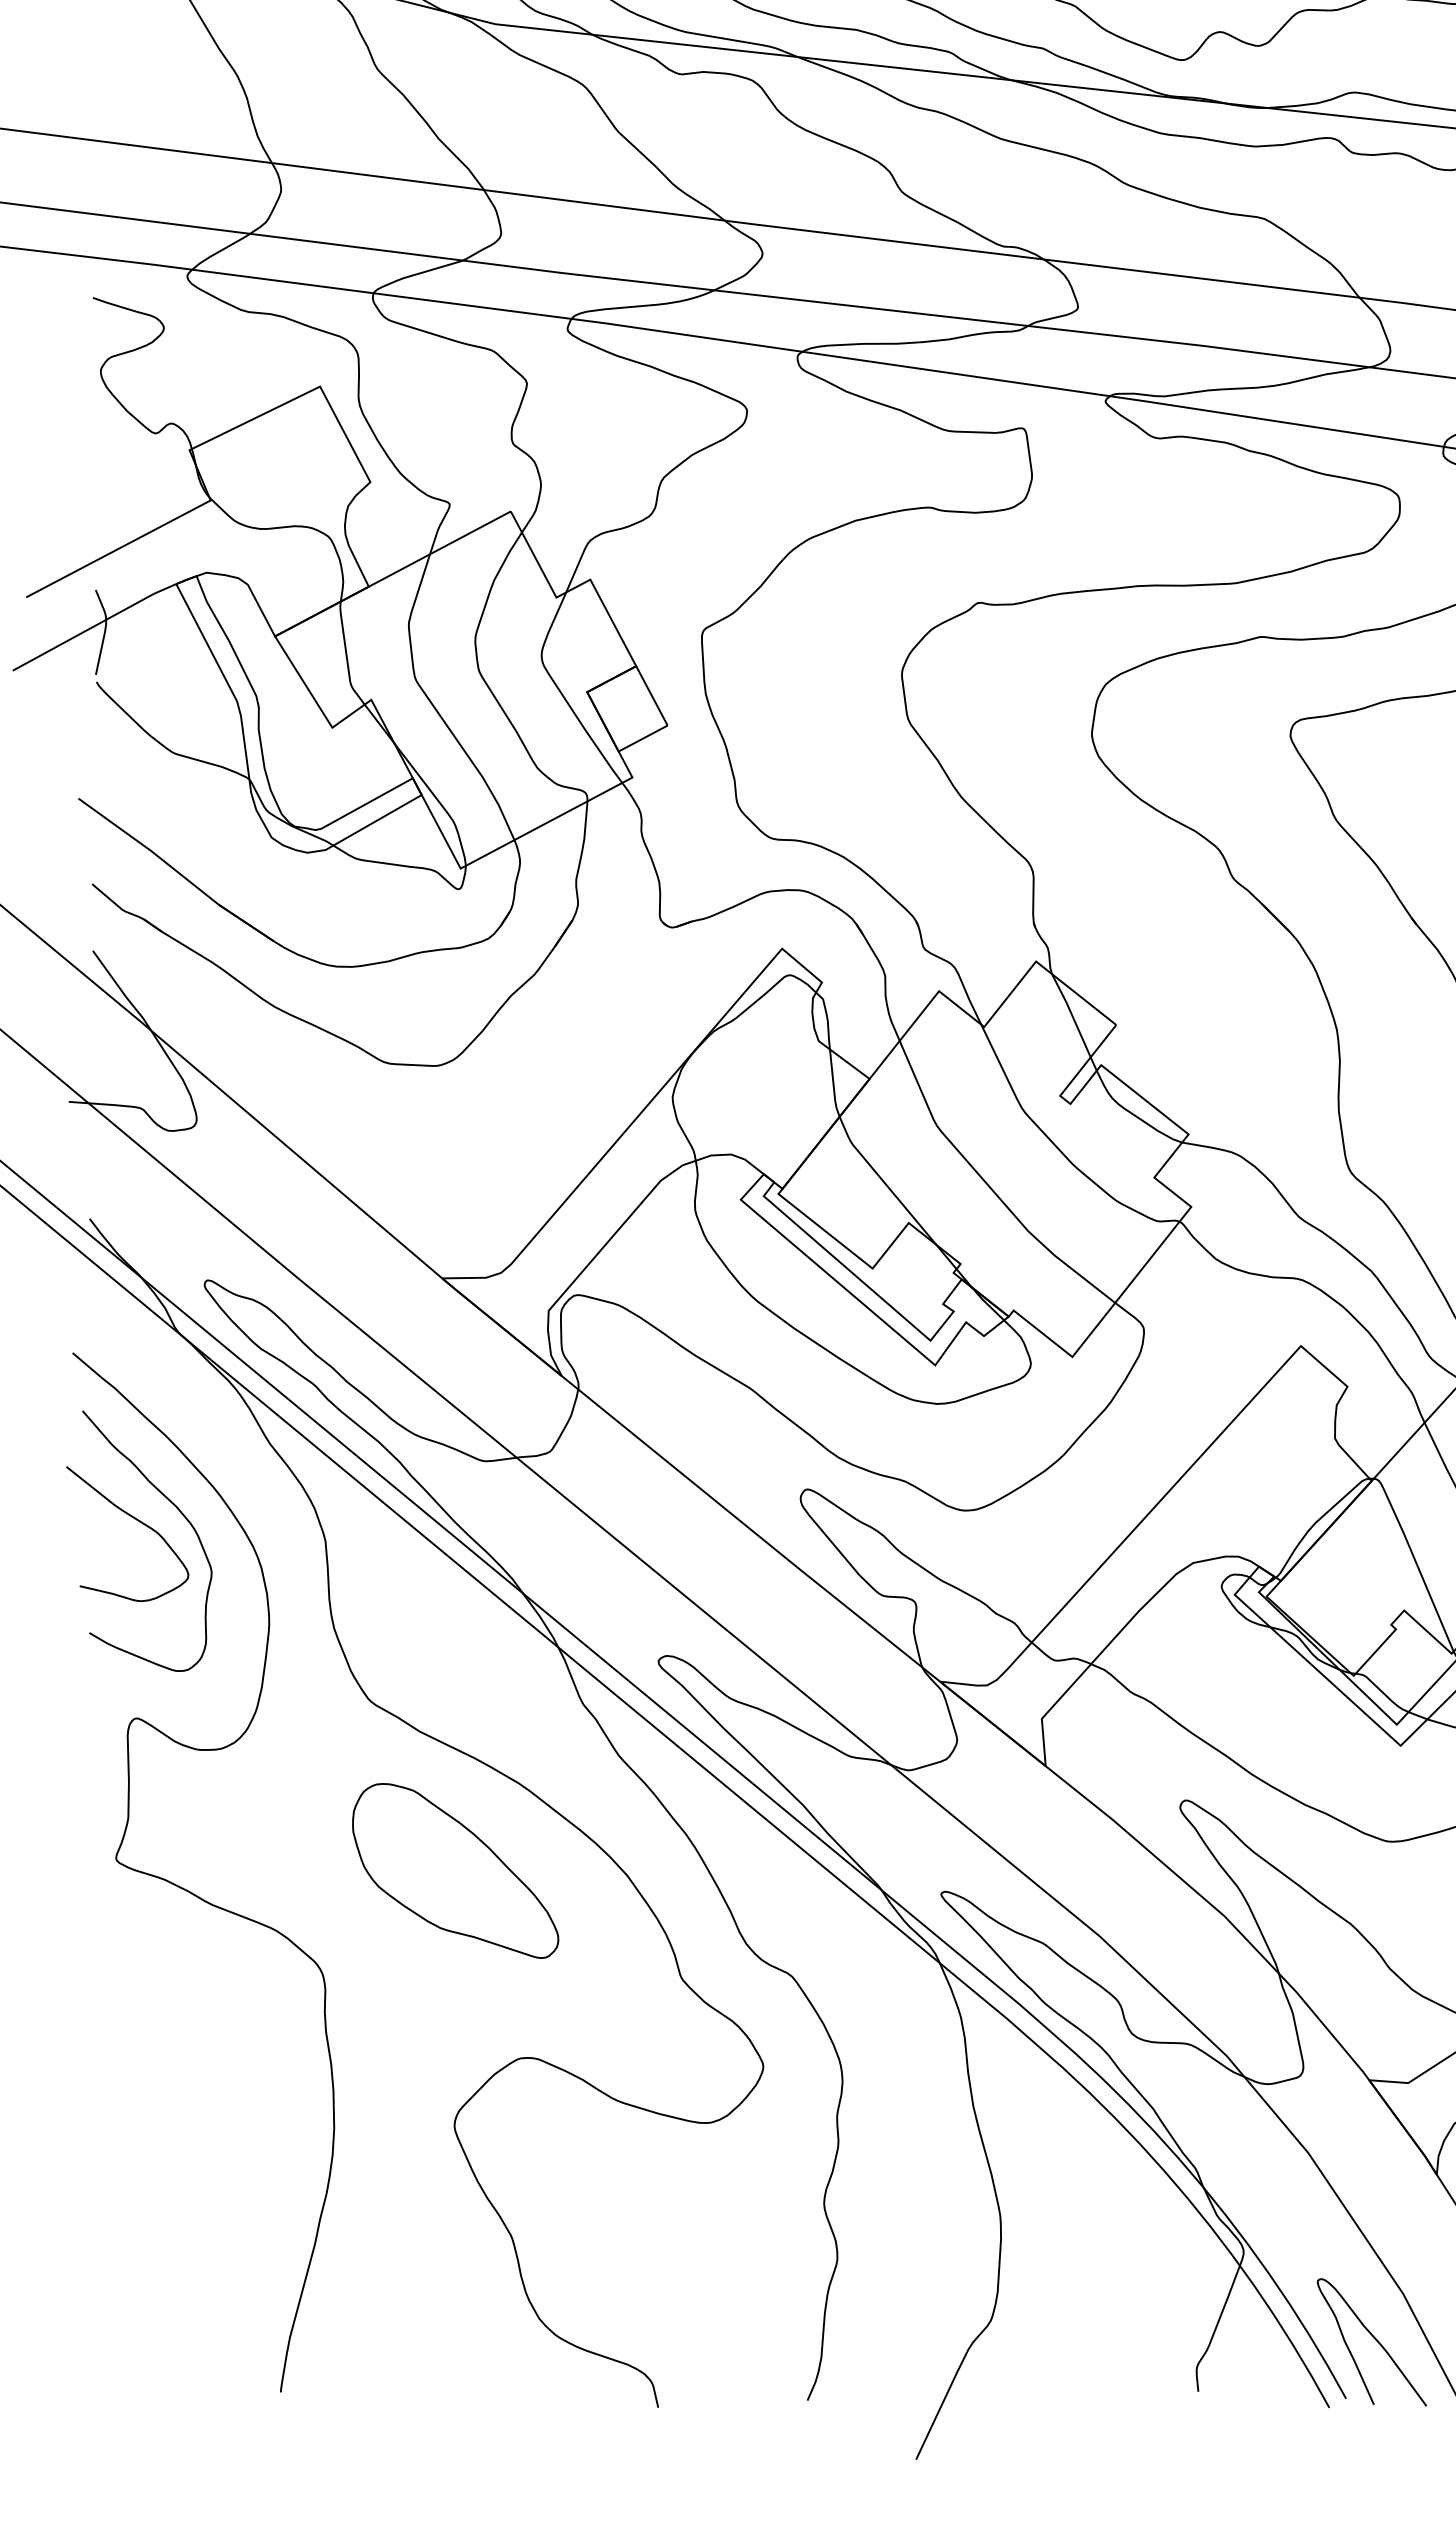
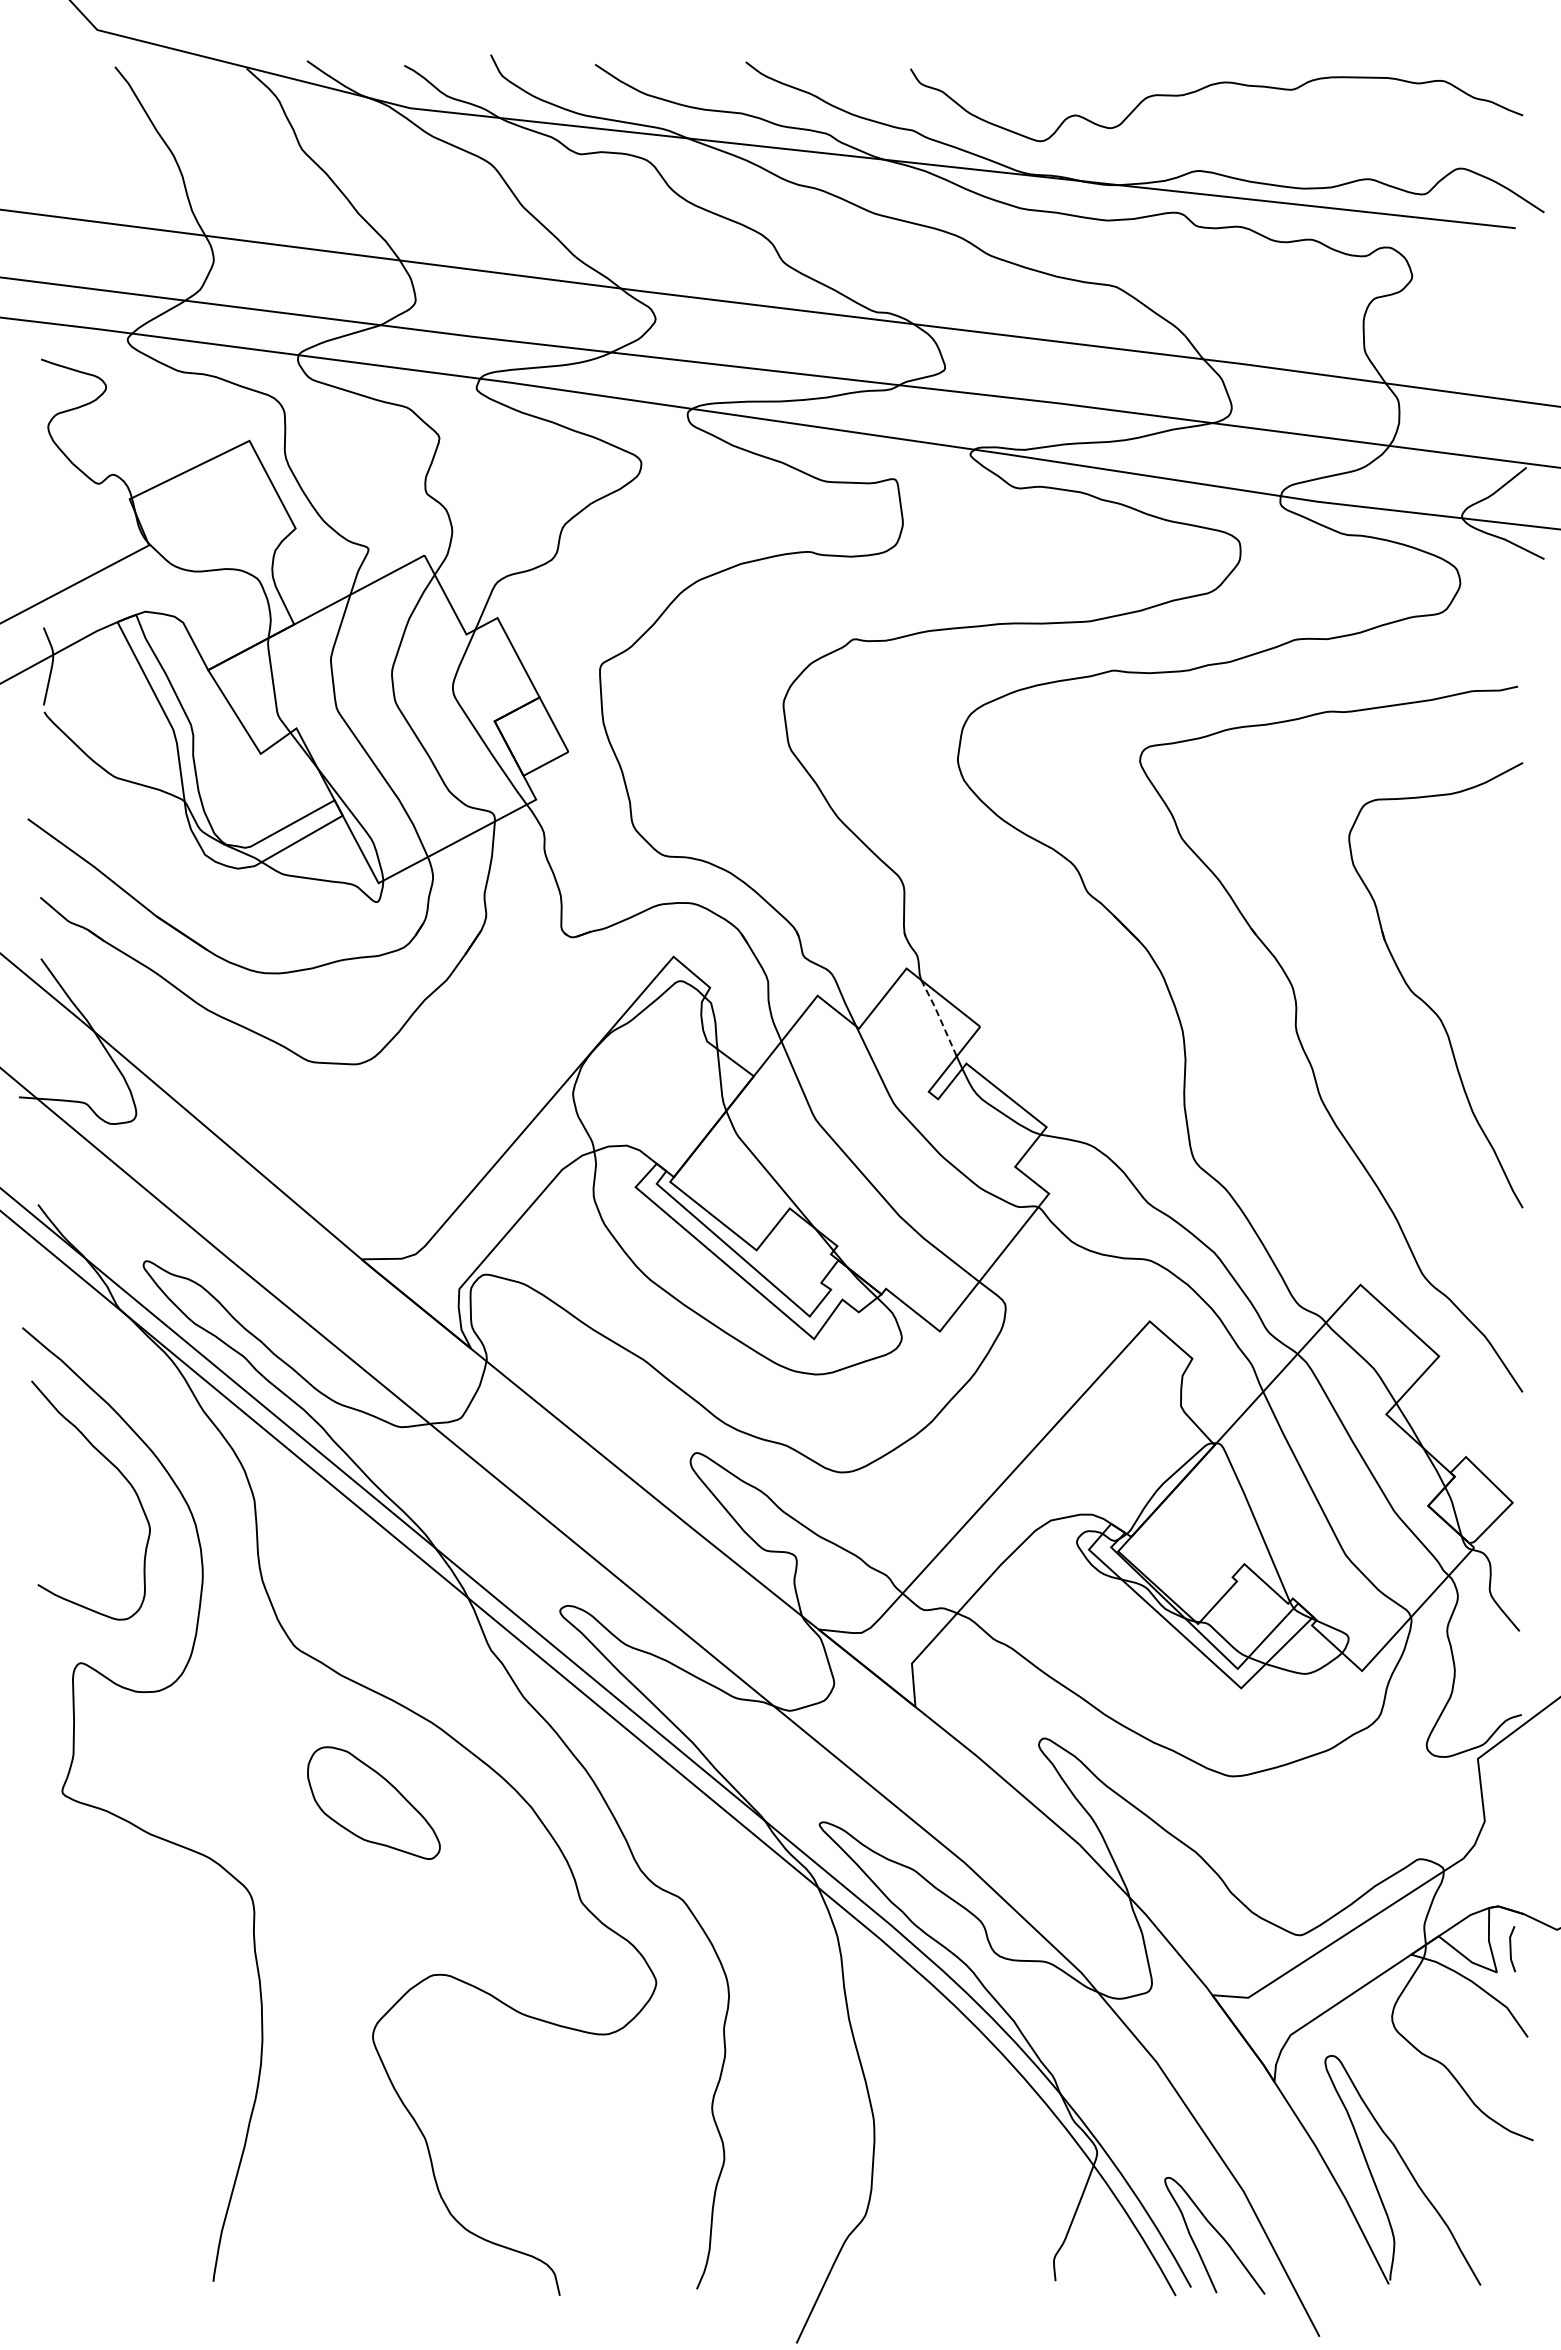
line: (1071, 1014) -> (939, 1017), solid -> dashed
curve: (135, 1520) -> (80, 1481), removed
part: (455, 1870) -> (373, 1802), size x0.7

